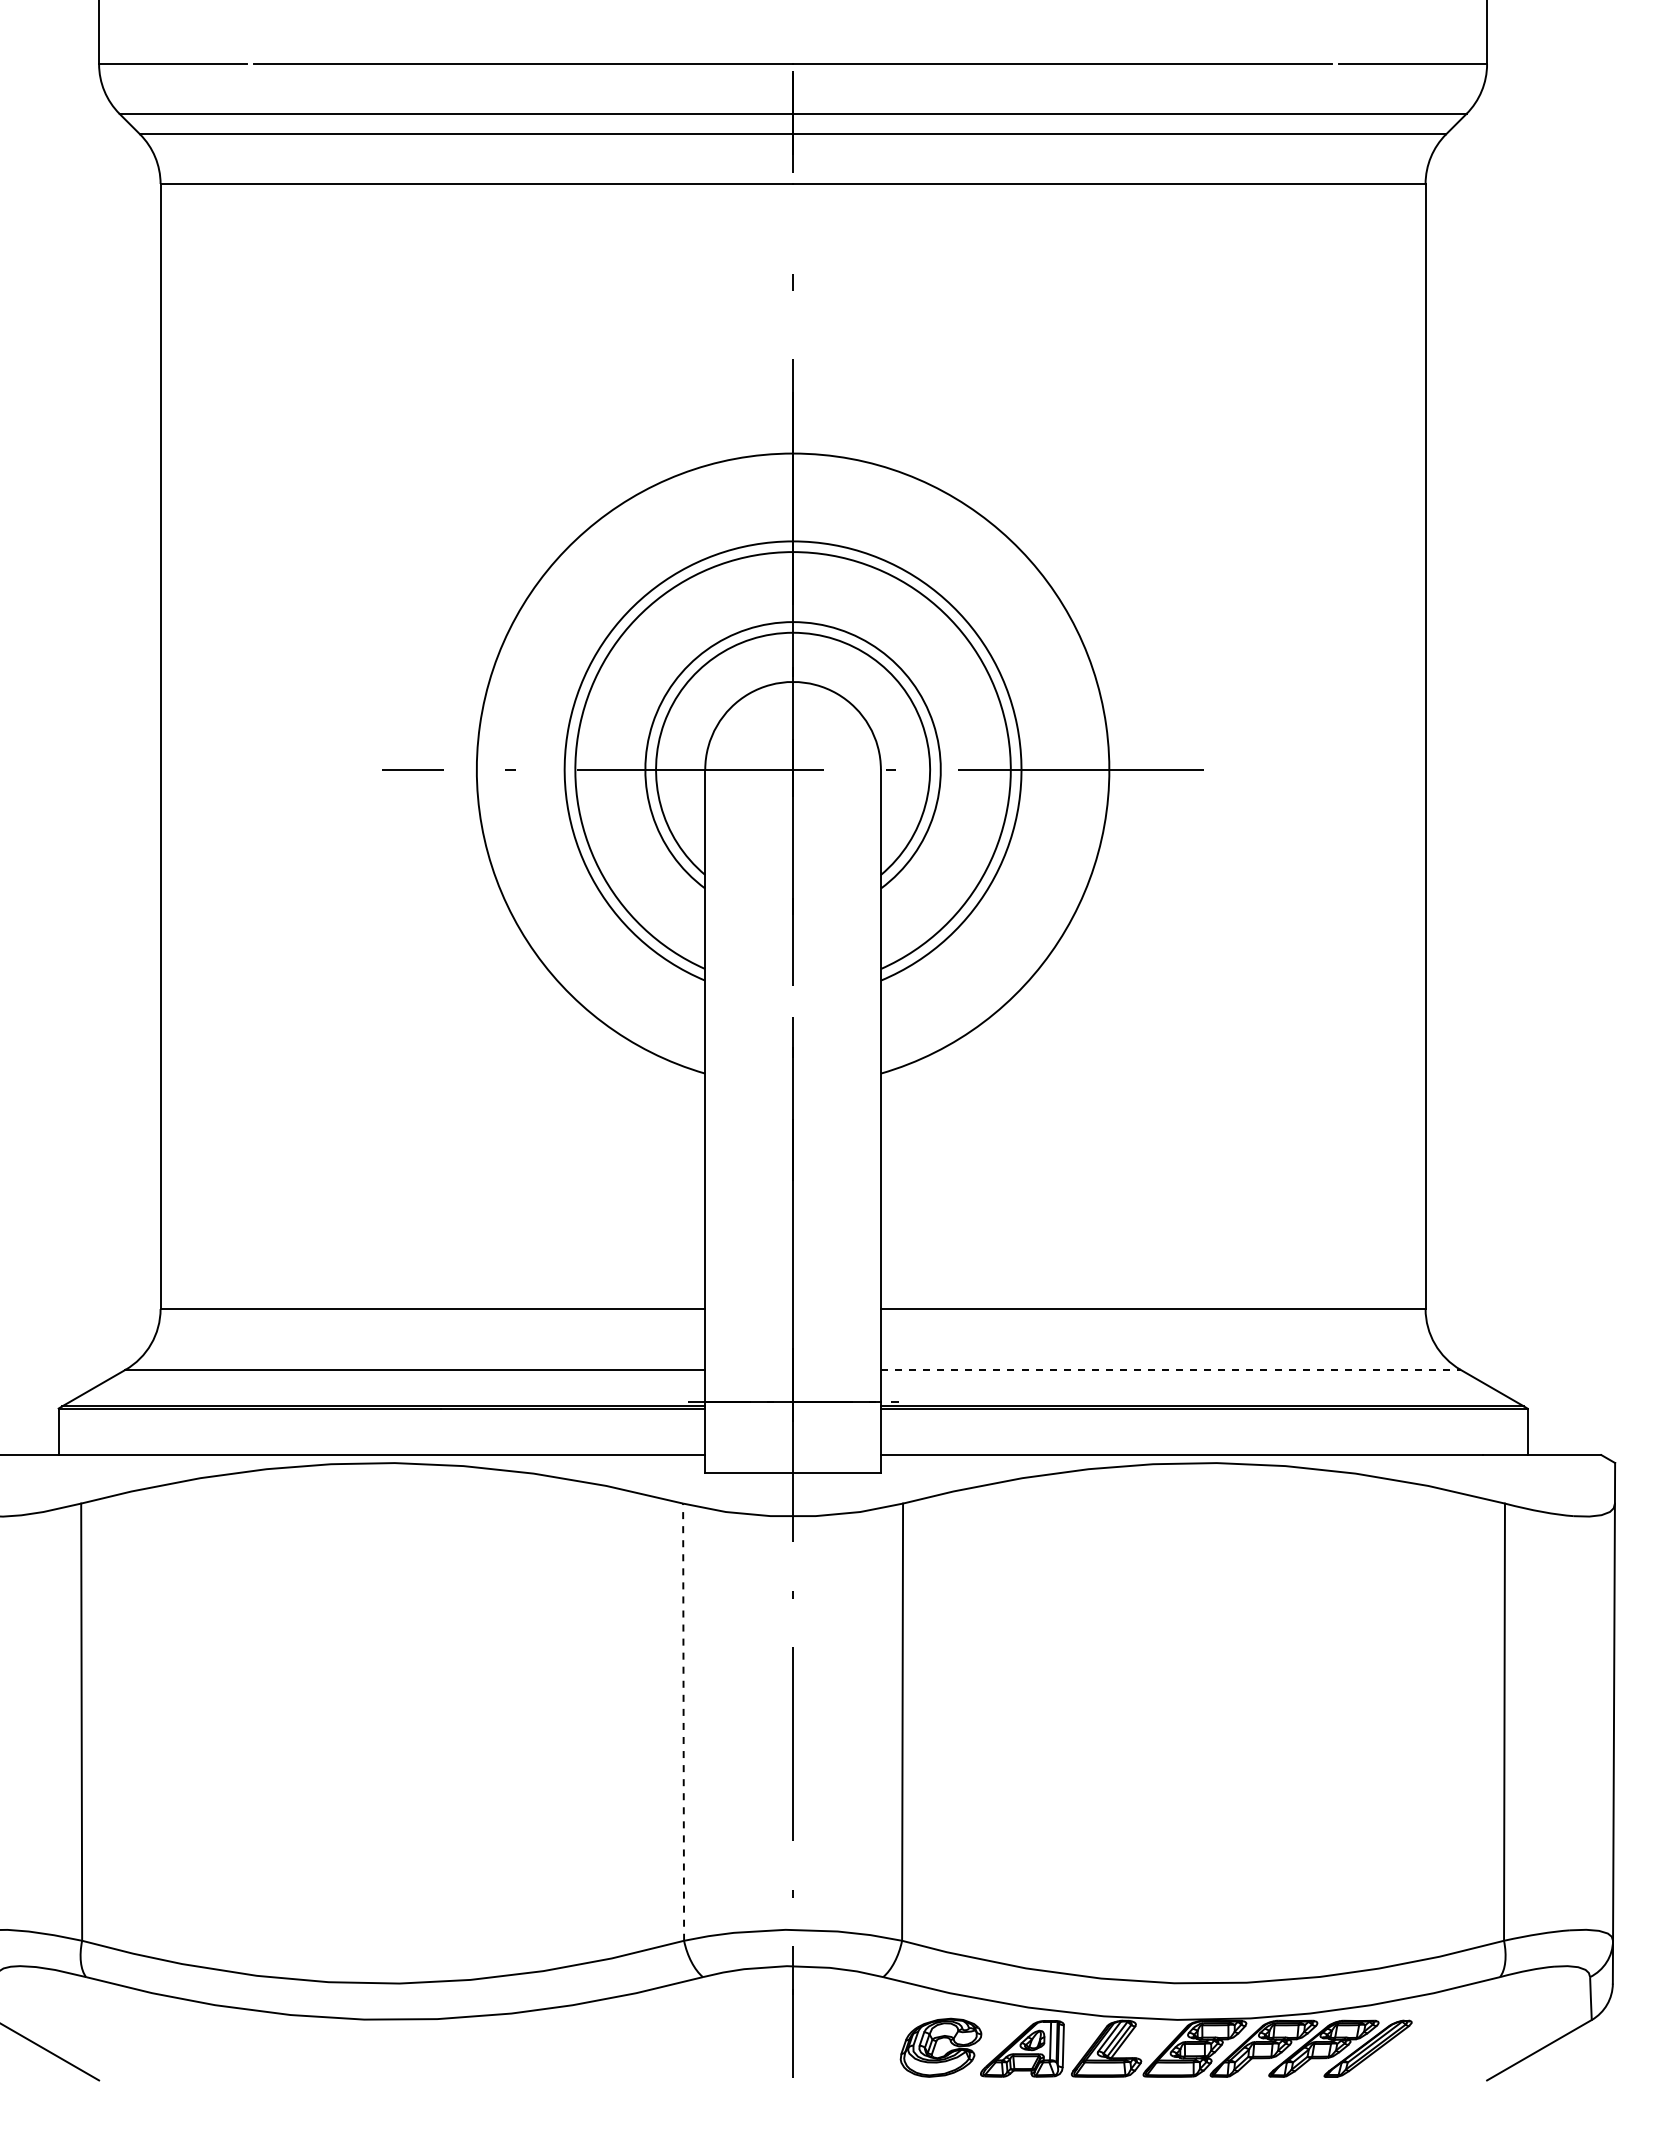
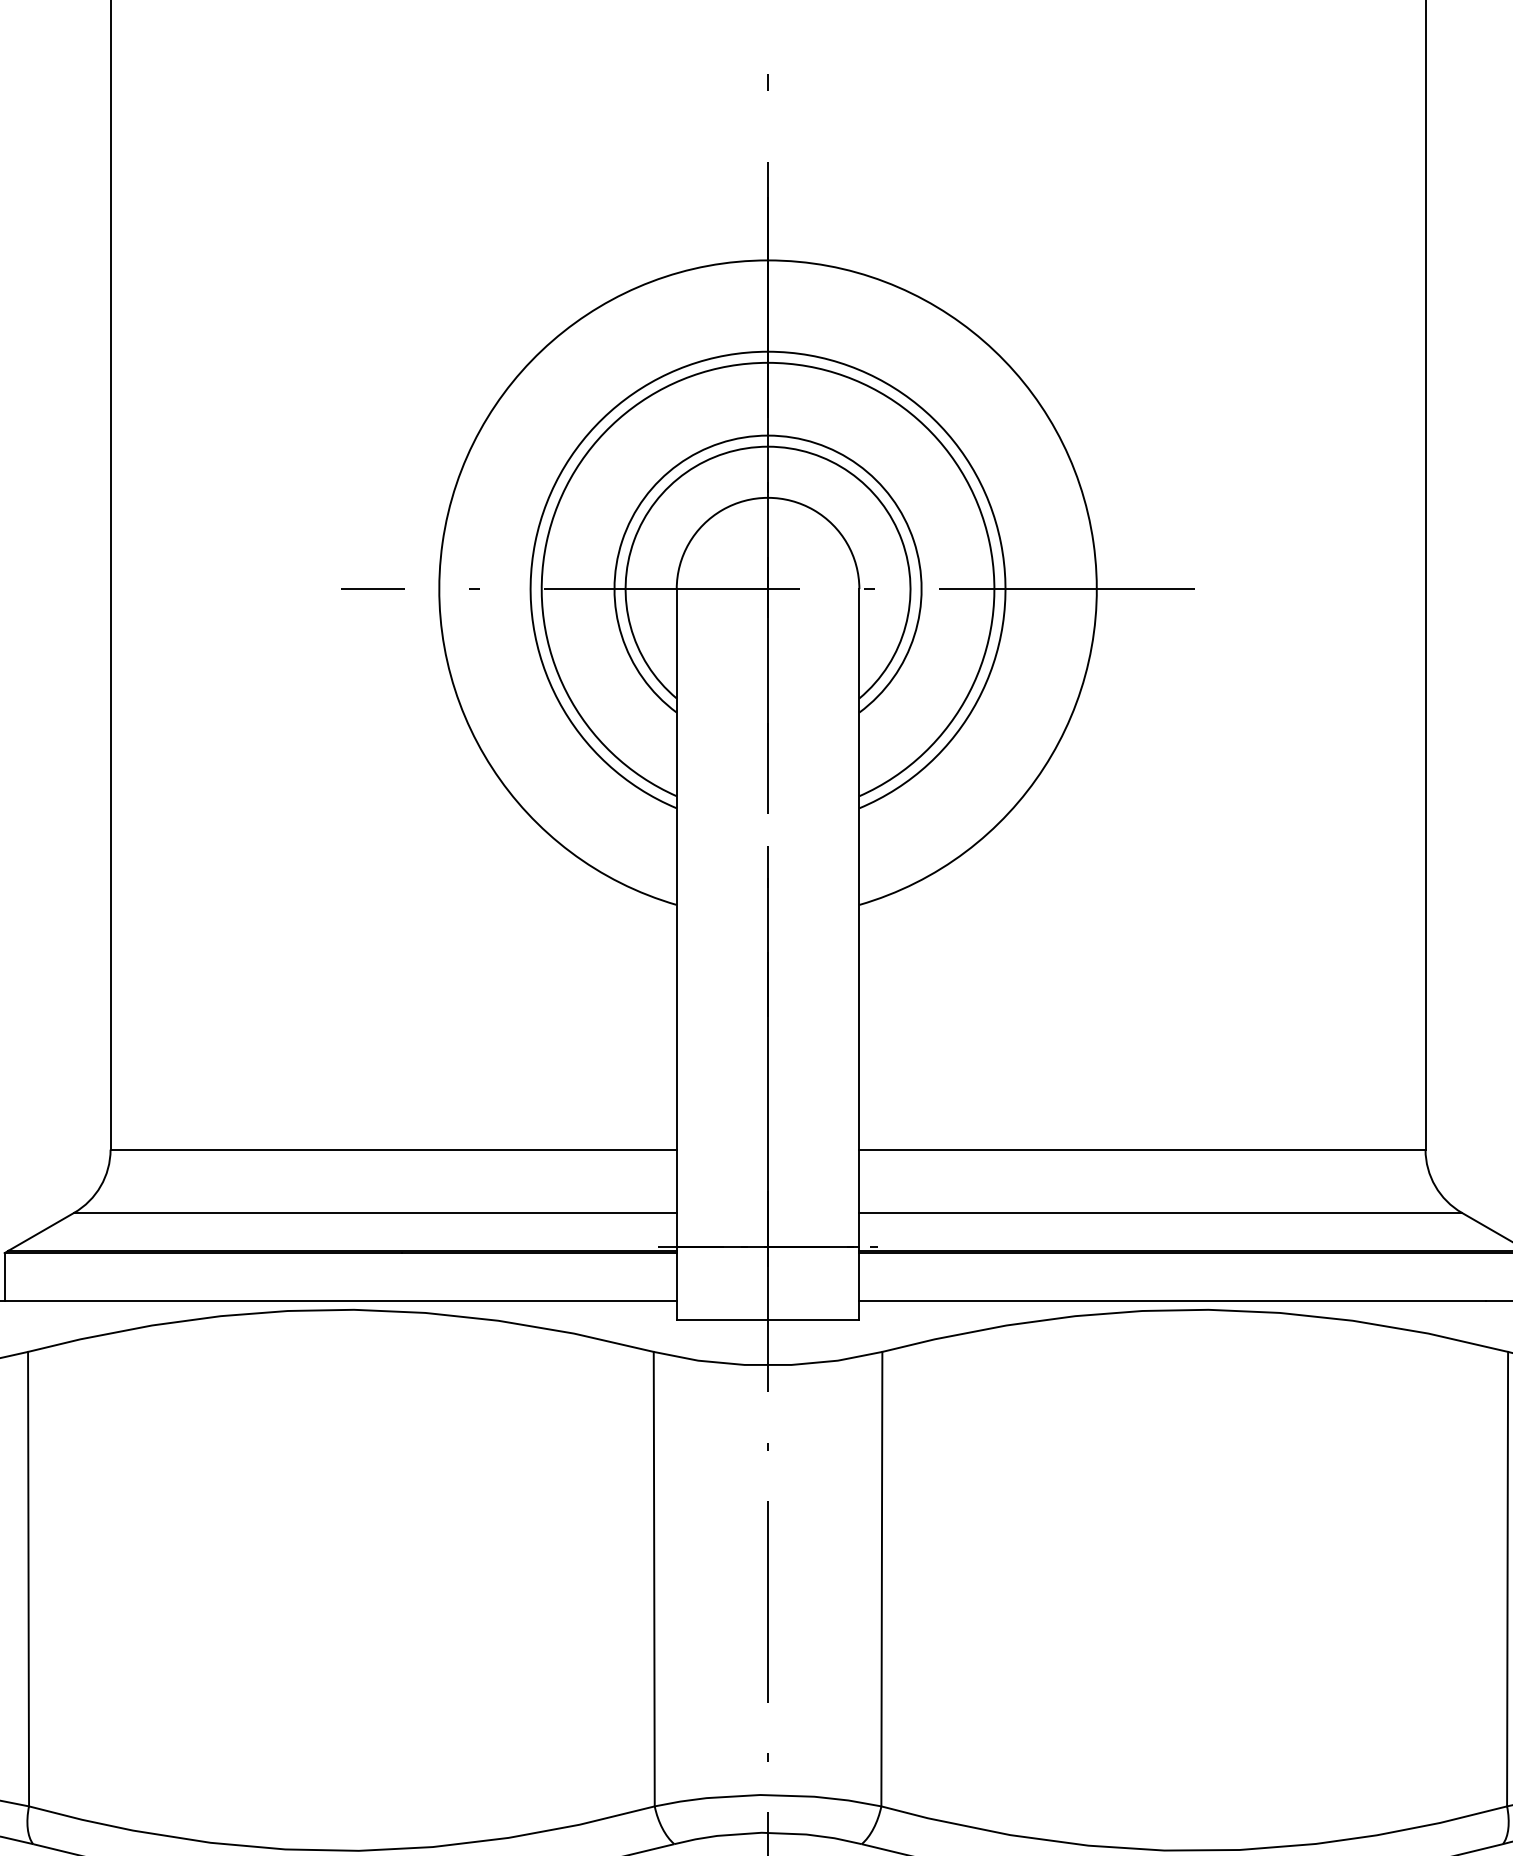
line: (1170, 1369) -> (1160, 1212), dashed -> solid
line: (683, 1722) -> (654, 1579), dashed -> solid

